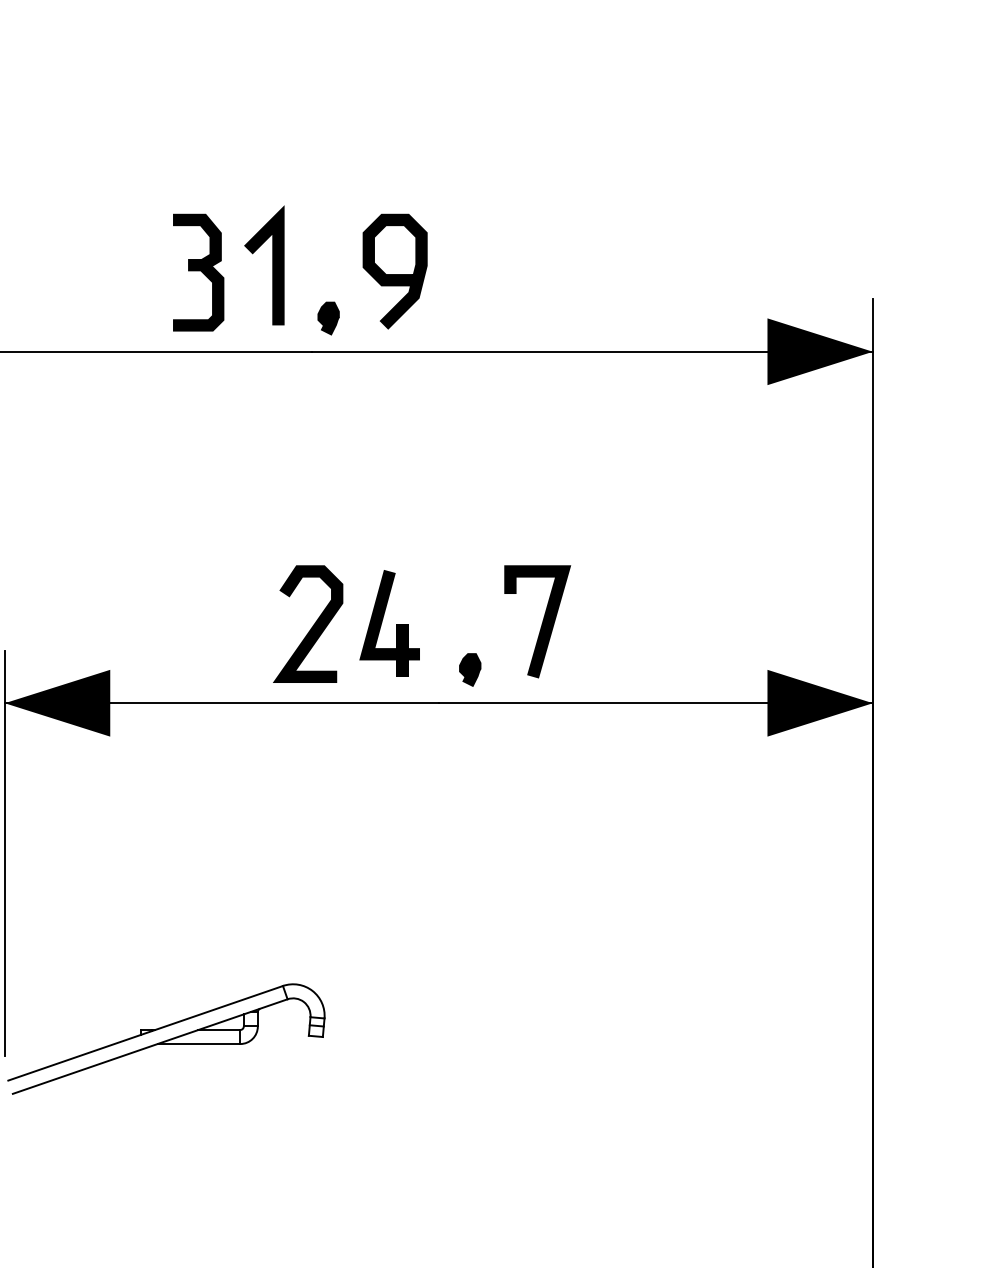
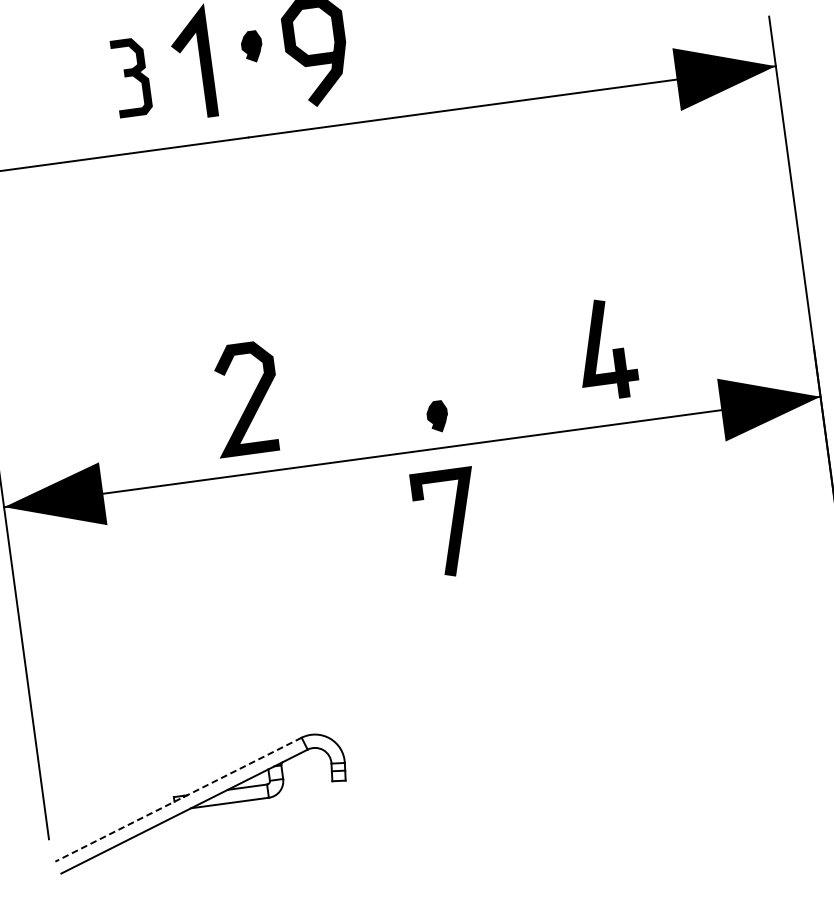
part: (198, 272) -> (131, 77), size x0.7
part: (328, 318) -> (251, 46), moved
part: (382, 622) -> (599, 349), moved
line: (541, 623) -> (451, 524), moved
curve: (312, 625) -> (249, 399), moved
line: (145, 1033) -> (178, 799), solid -> dashed

